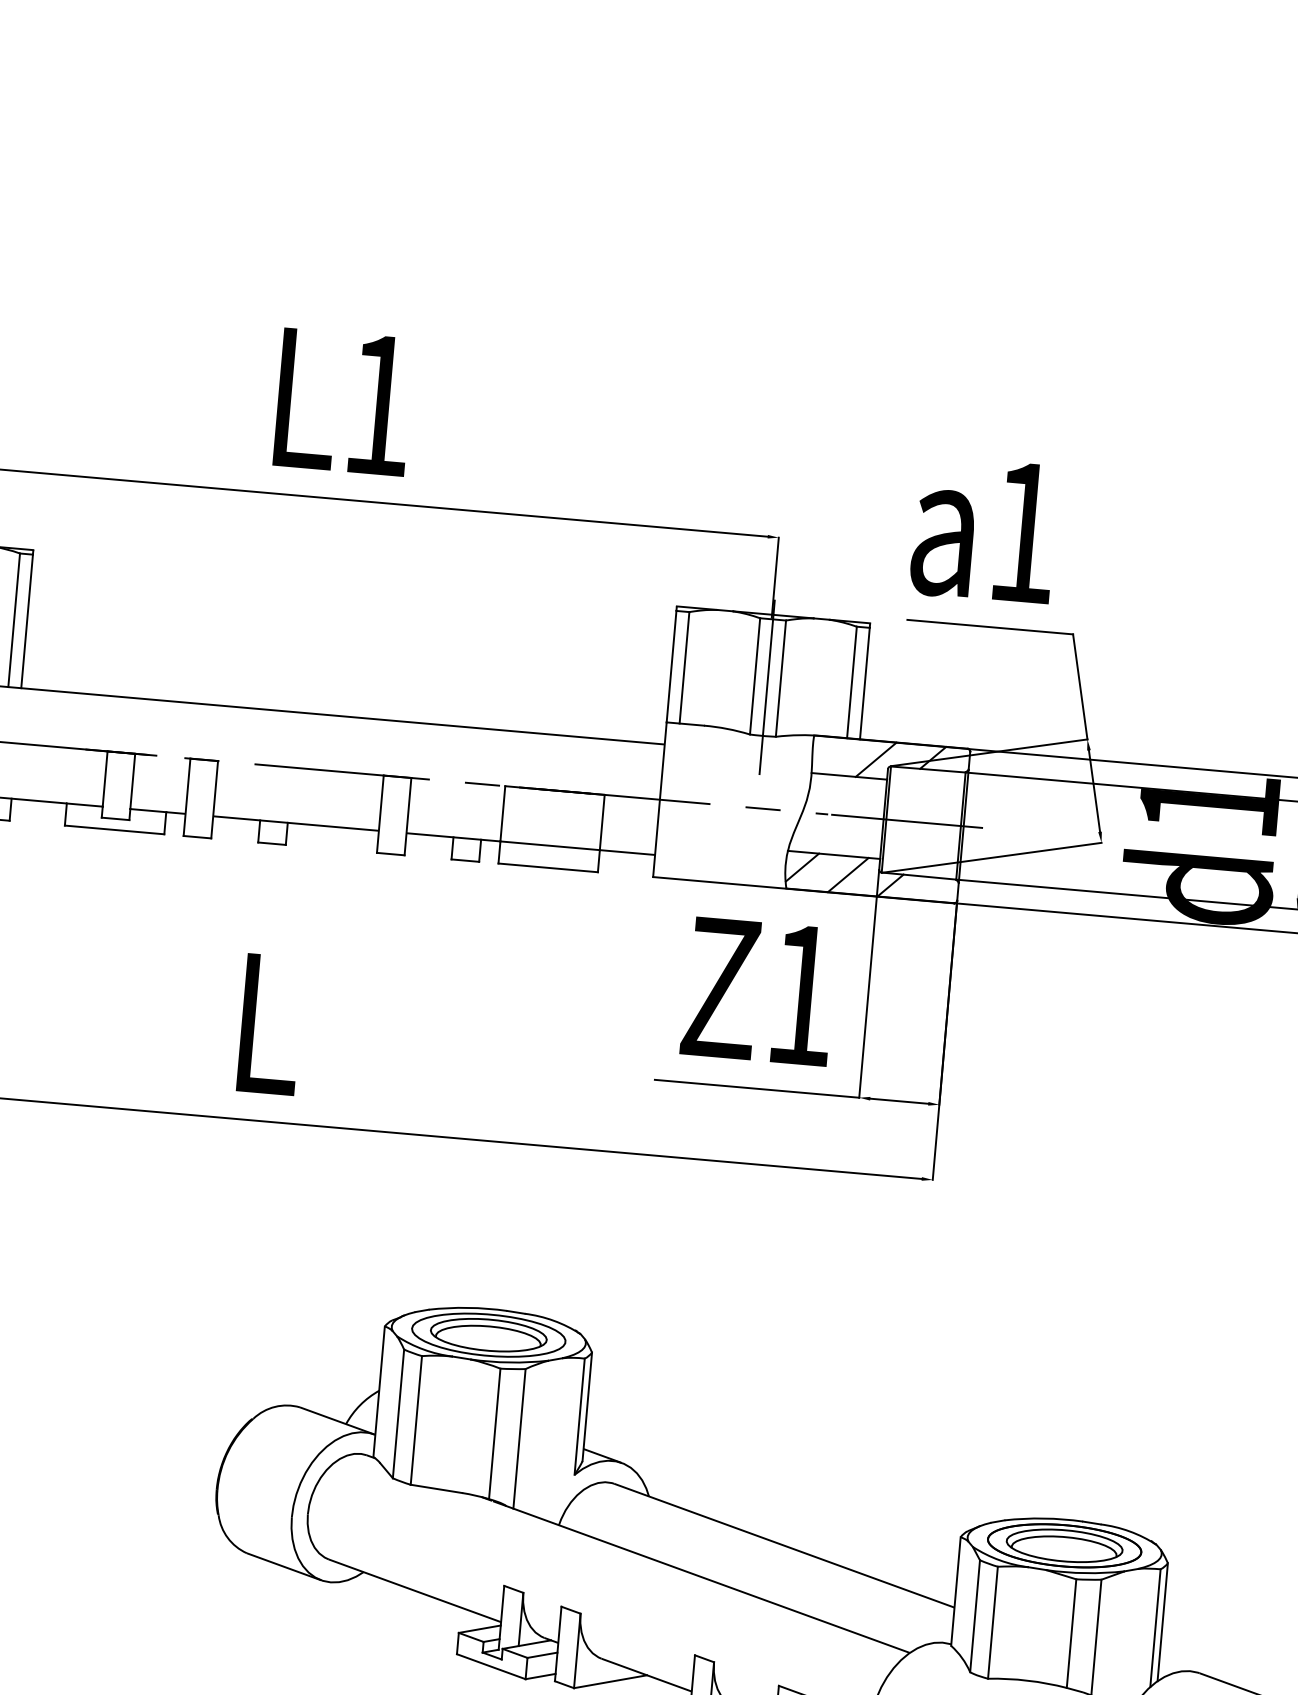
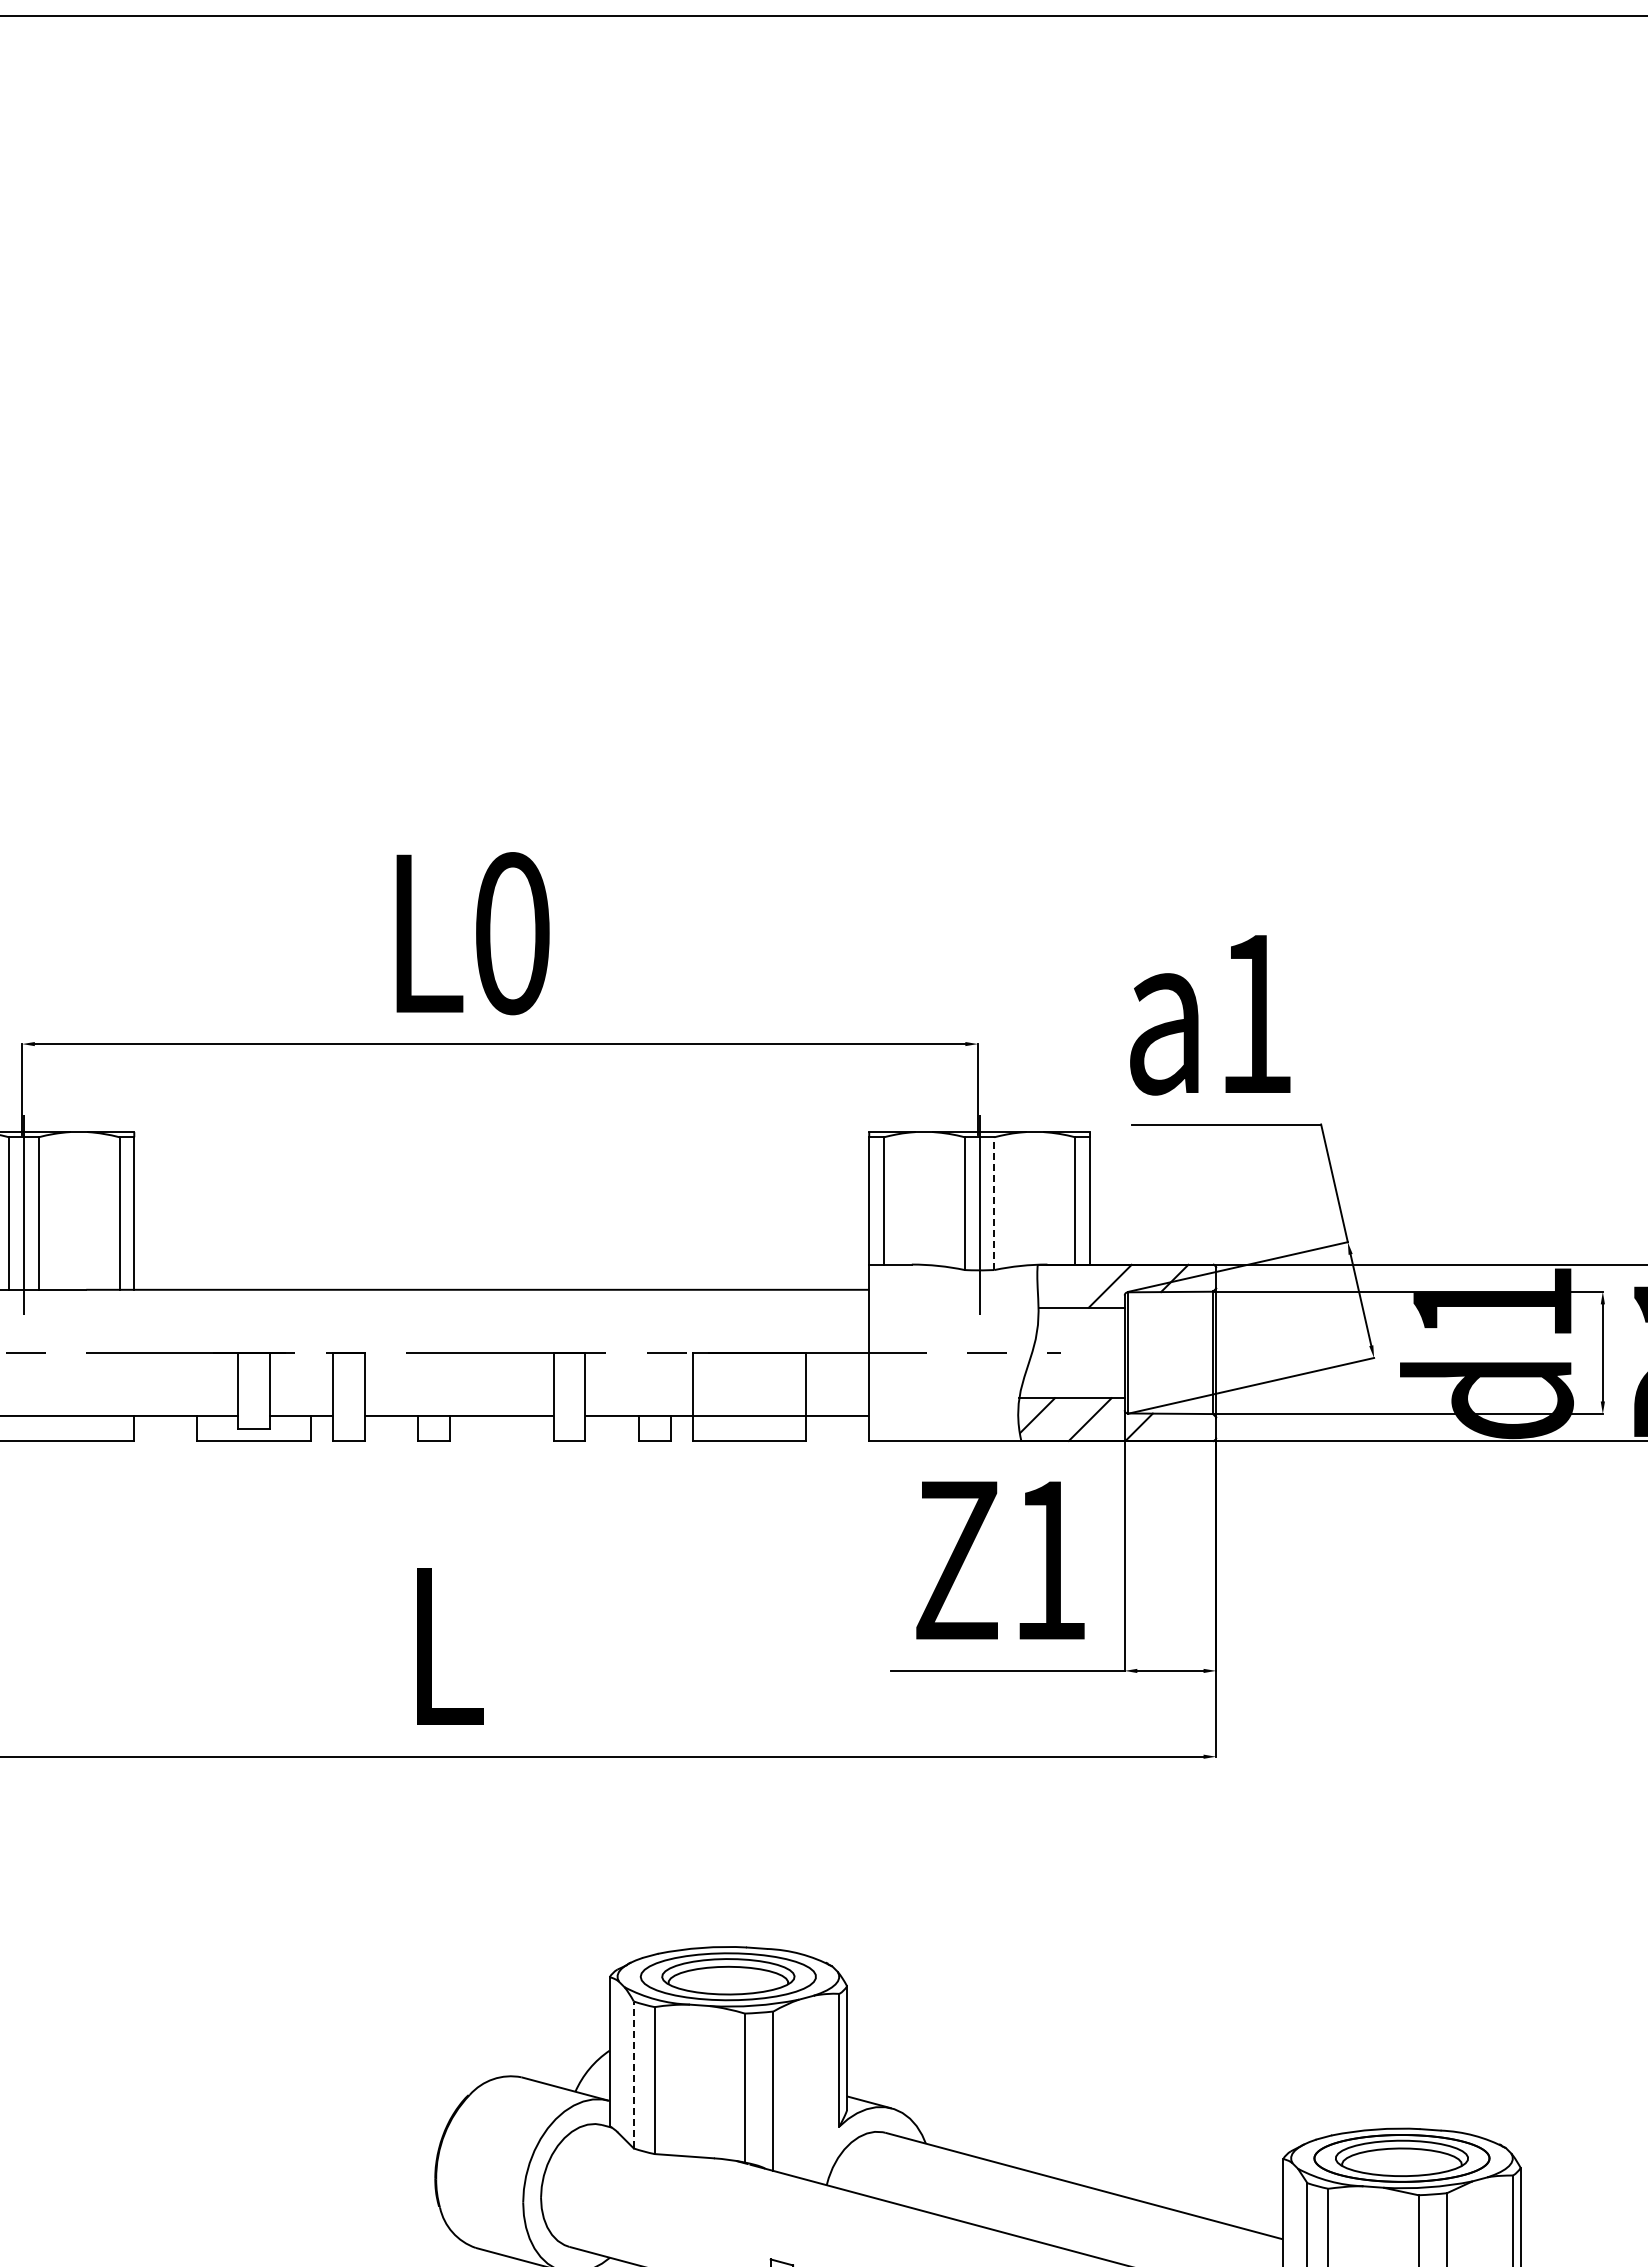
text: (379, 405) -> (512, 933), L1 -> L0
line: (781, 678) -> (994, 1203), solid -> dashed
line: (907, 821) -> (1151, 1352), removed
line: (398, 1413) -> (633, 2074), solid -> dashed

